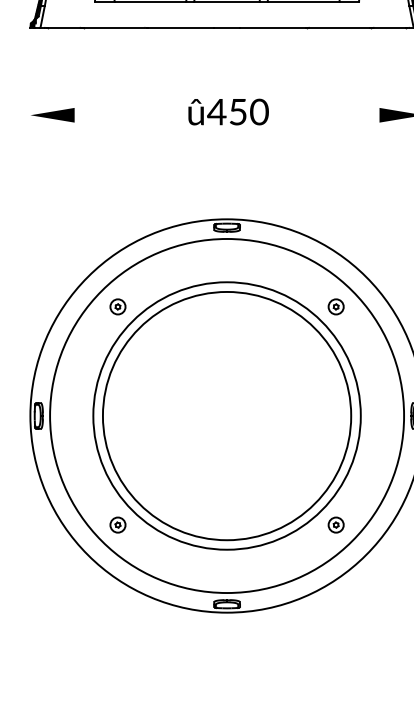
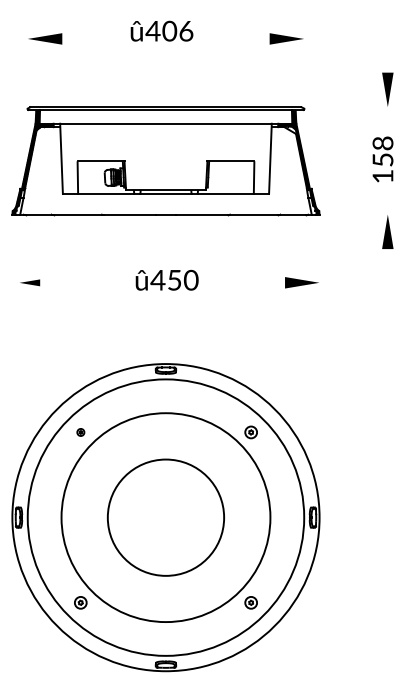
part: (52, 114) -> (29, 282), size x0.6
part: (117, 306) -> (80, 432), size x0.6
circle: (226, 415) -> (165, 517), size x0.6

